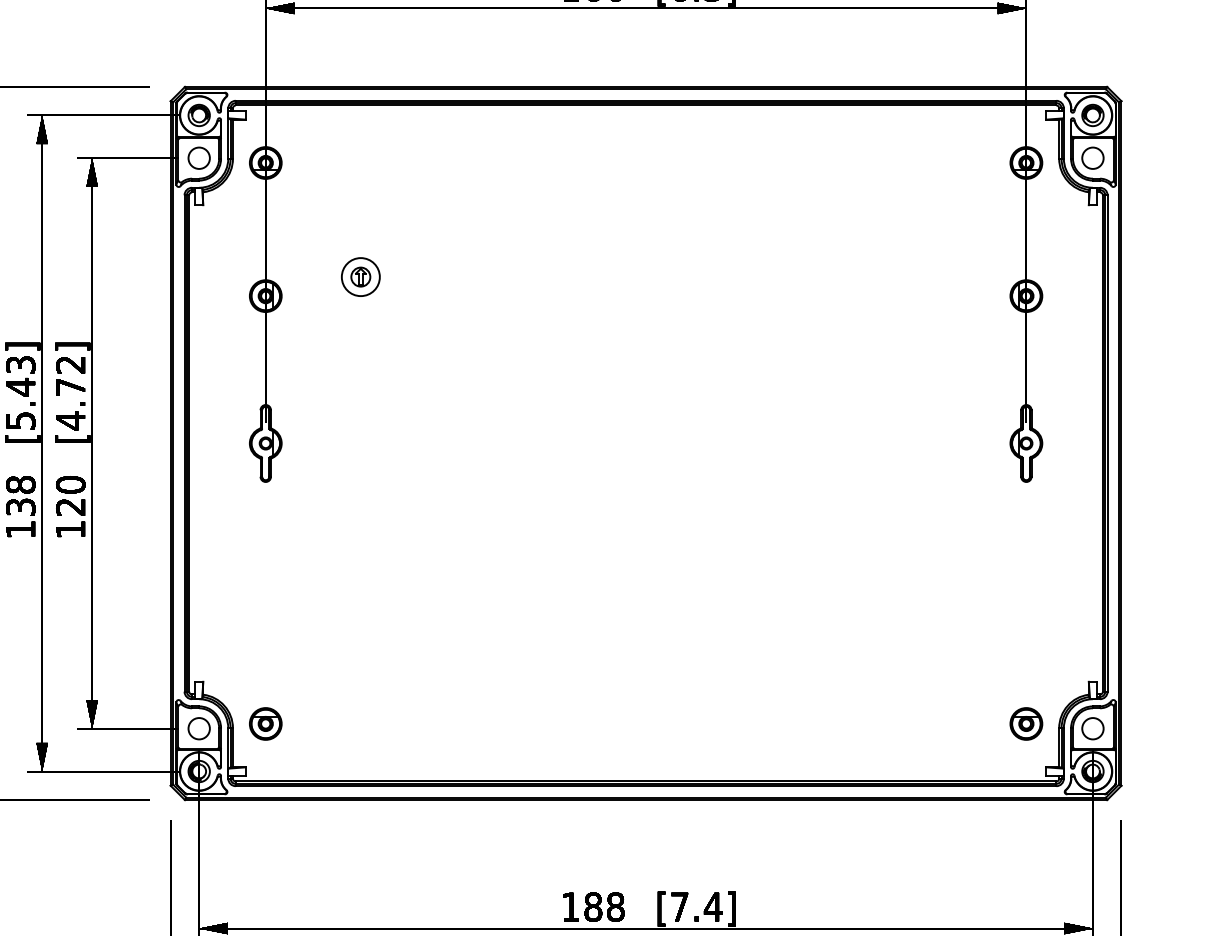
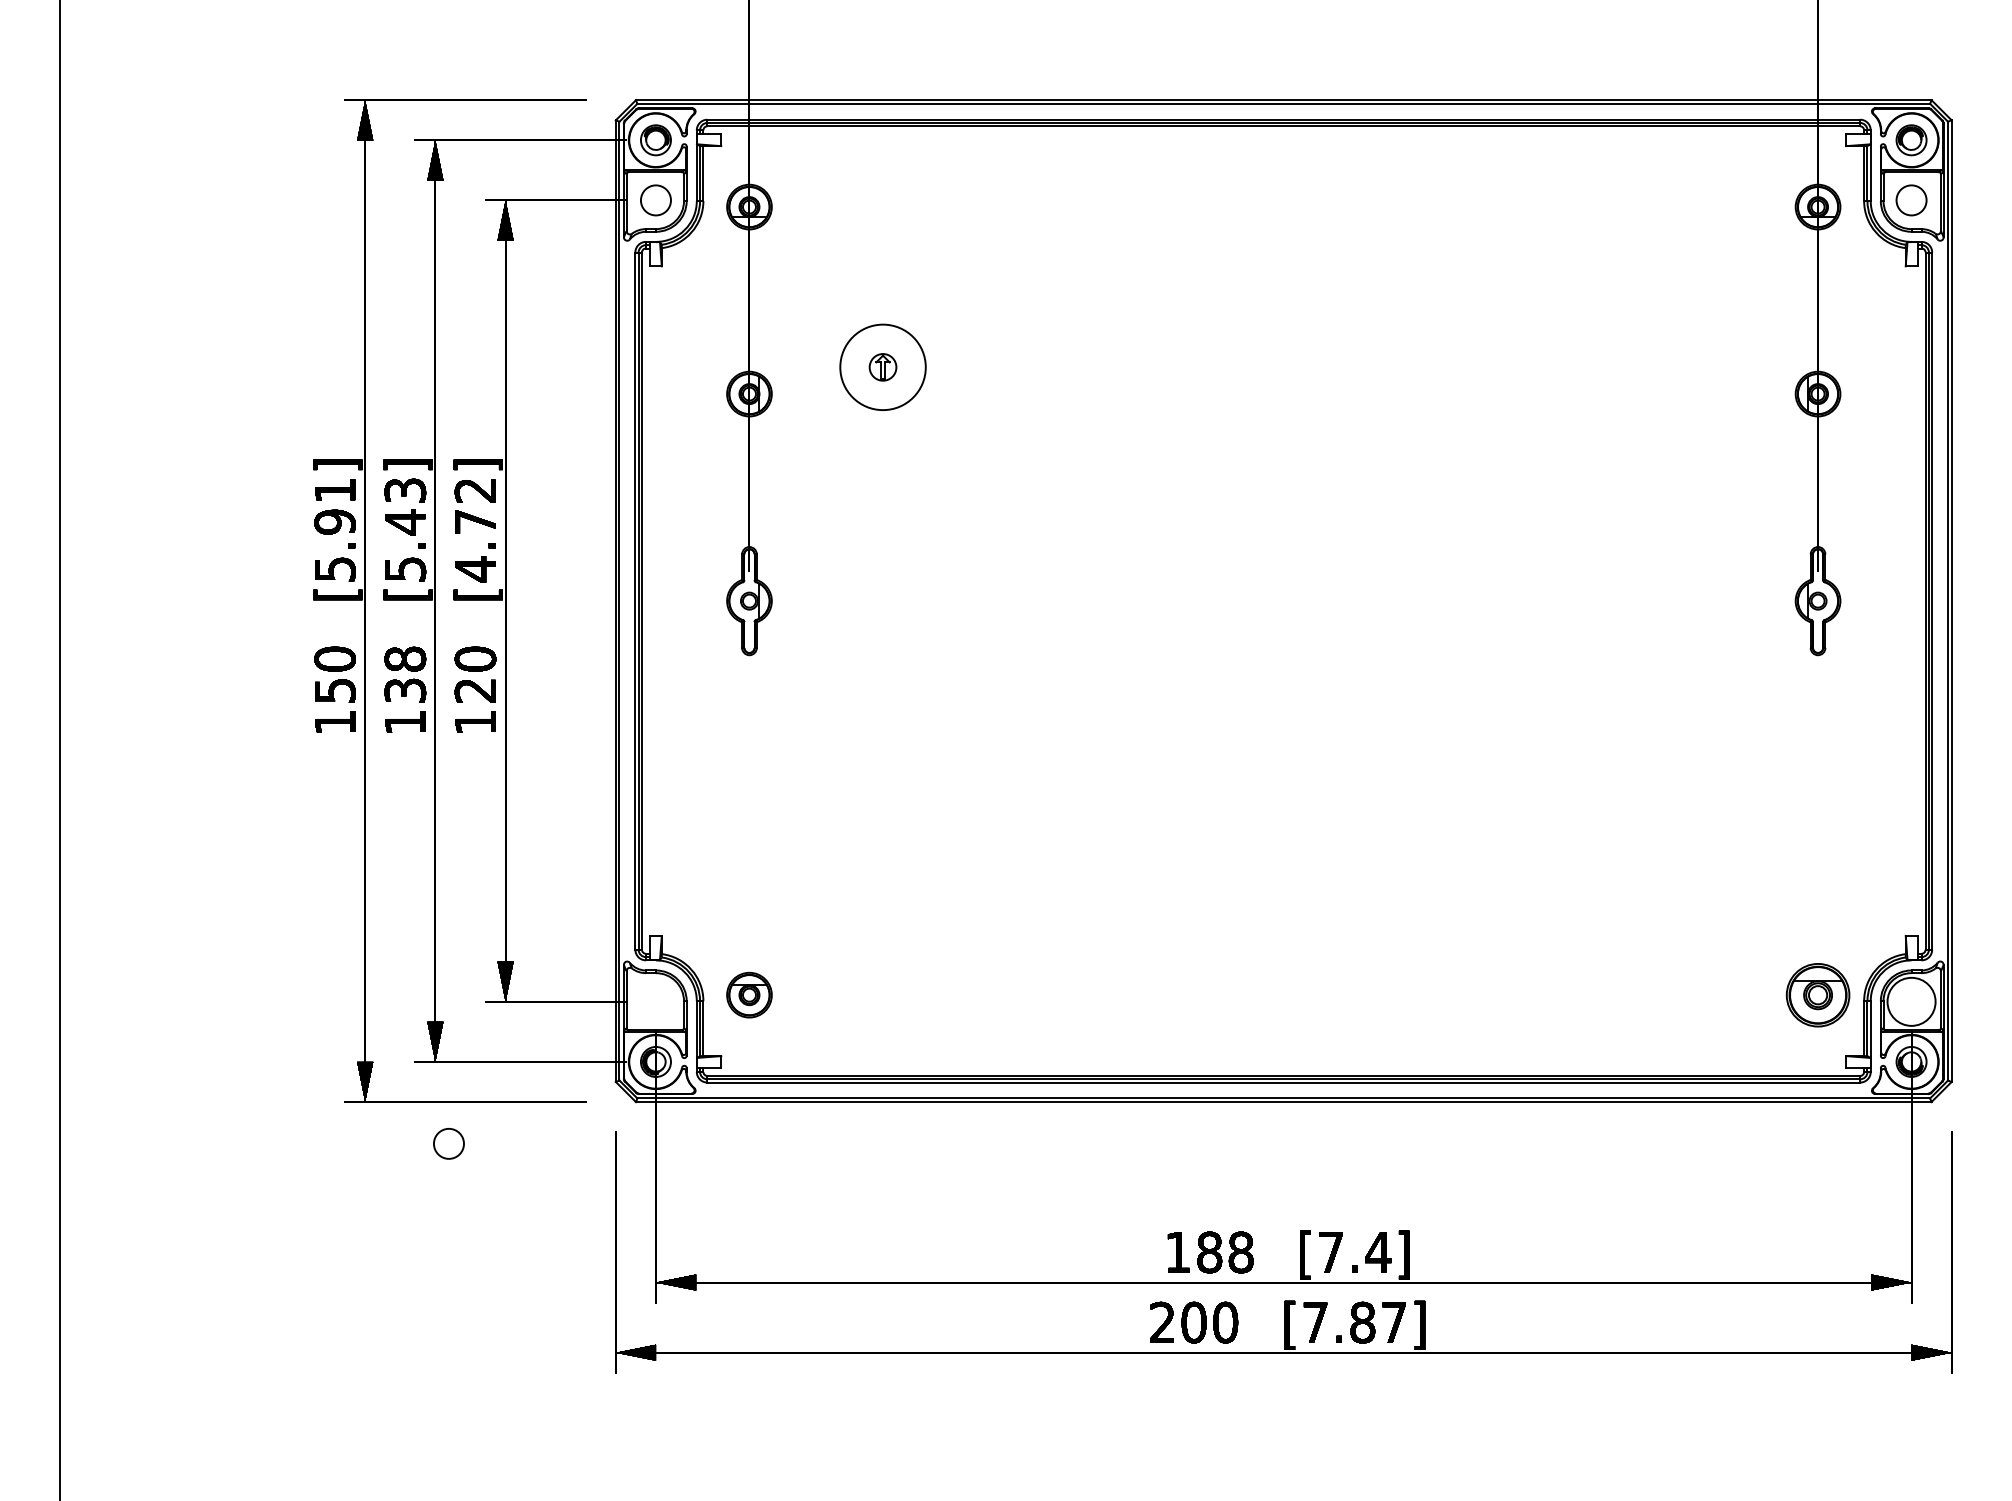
circle: (360, 277) -> (882, 367), size x1.6
part: (1025, 723) -> (1817, 994), size x1.4
circle: (198, 728) -> (448, 1143), moved
circle: (1092, 728) -> (1911, 1001), size x1.6

